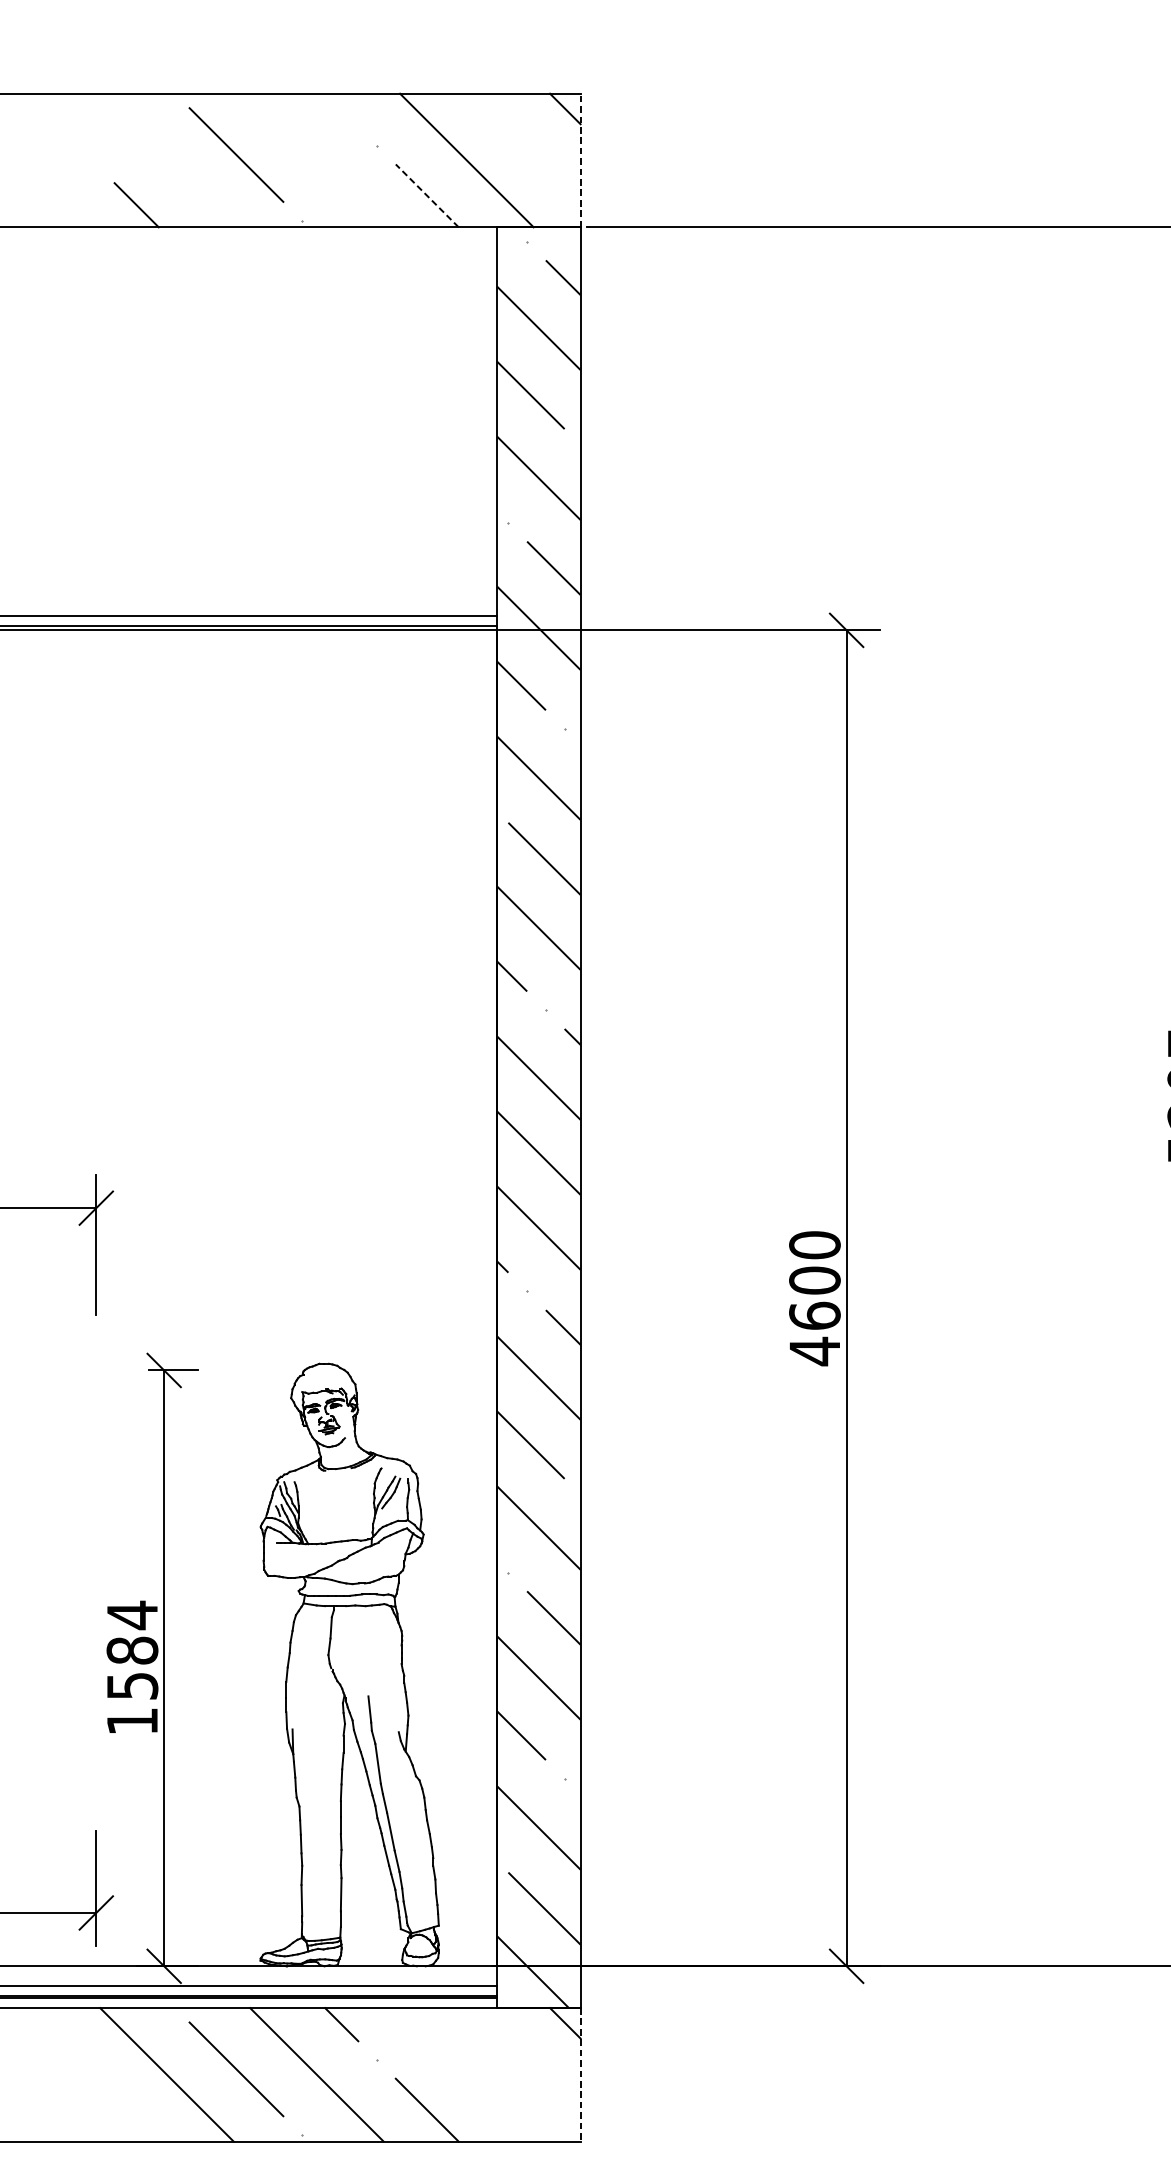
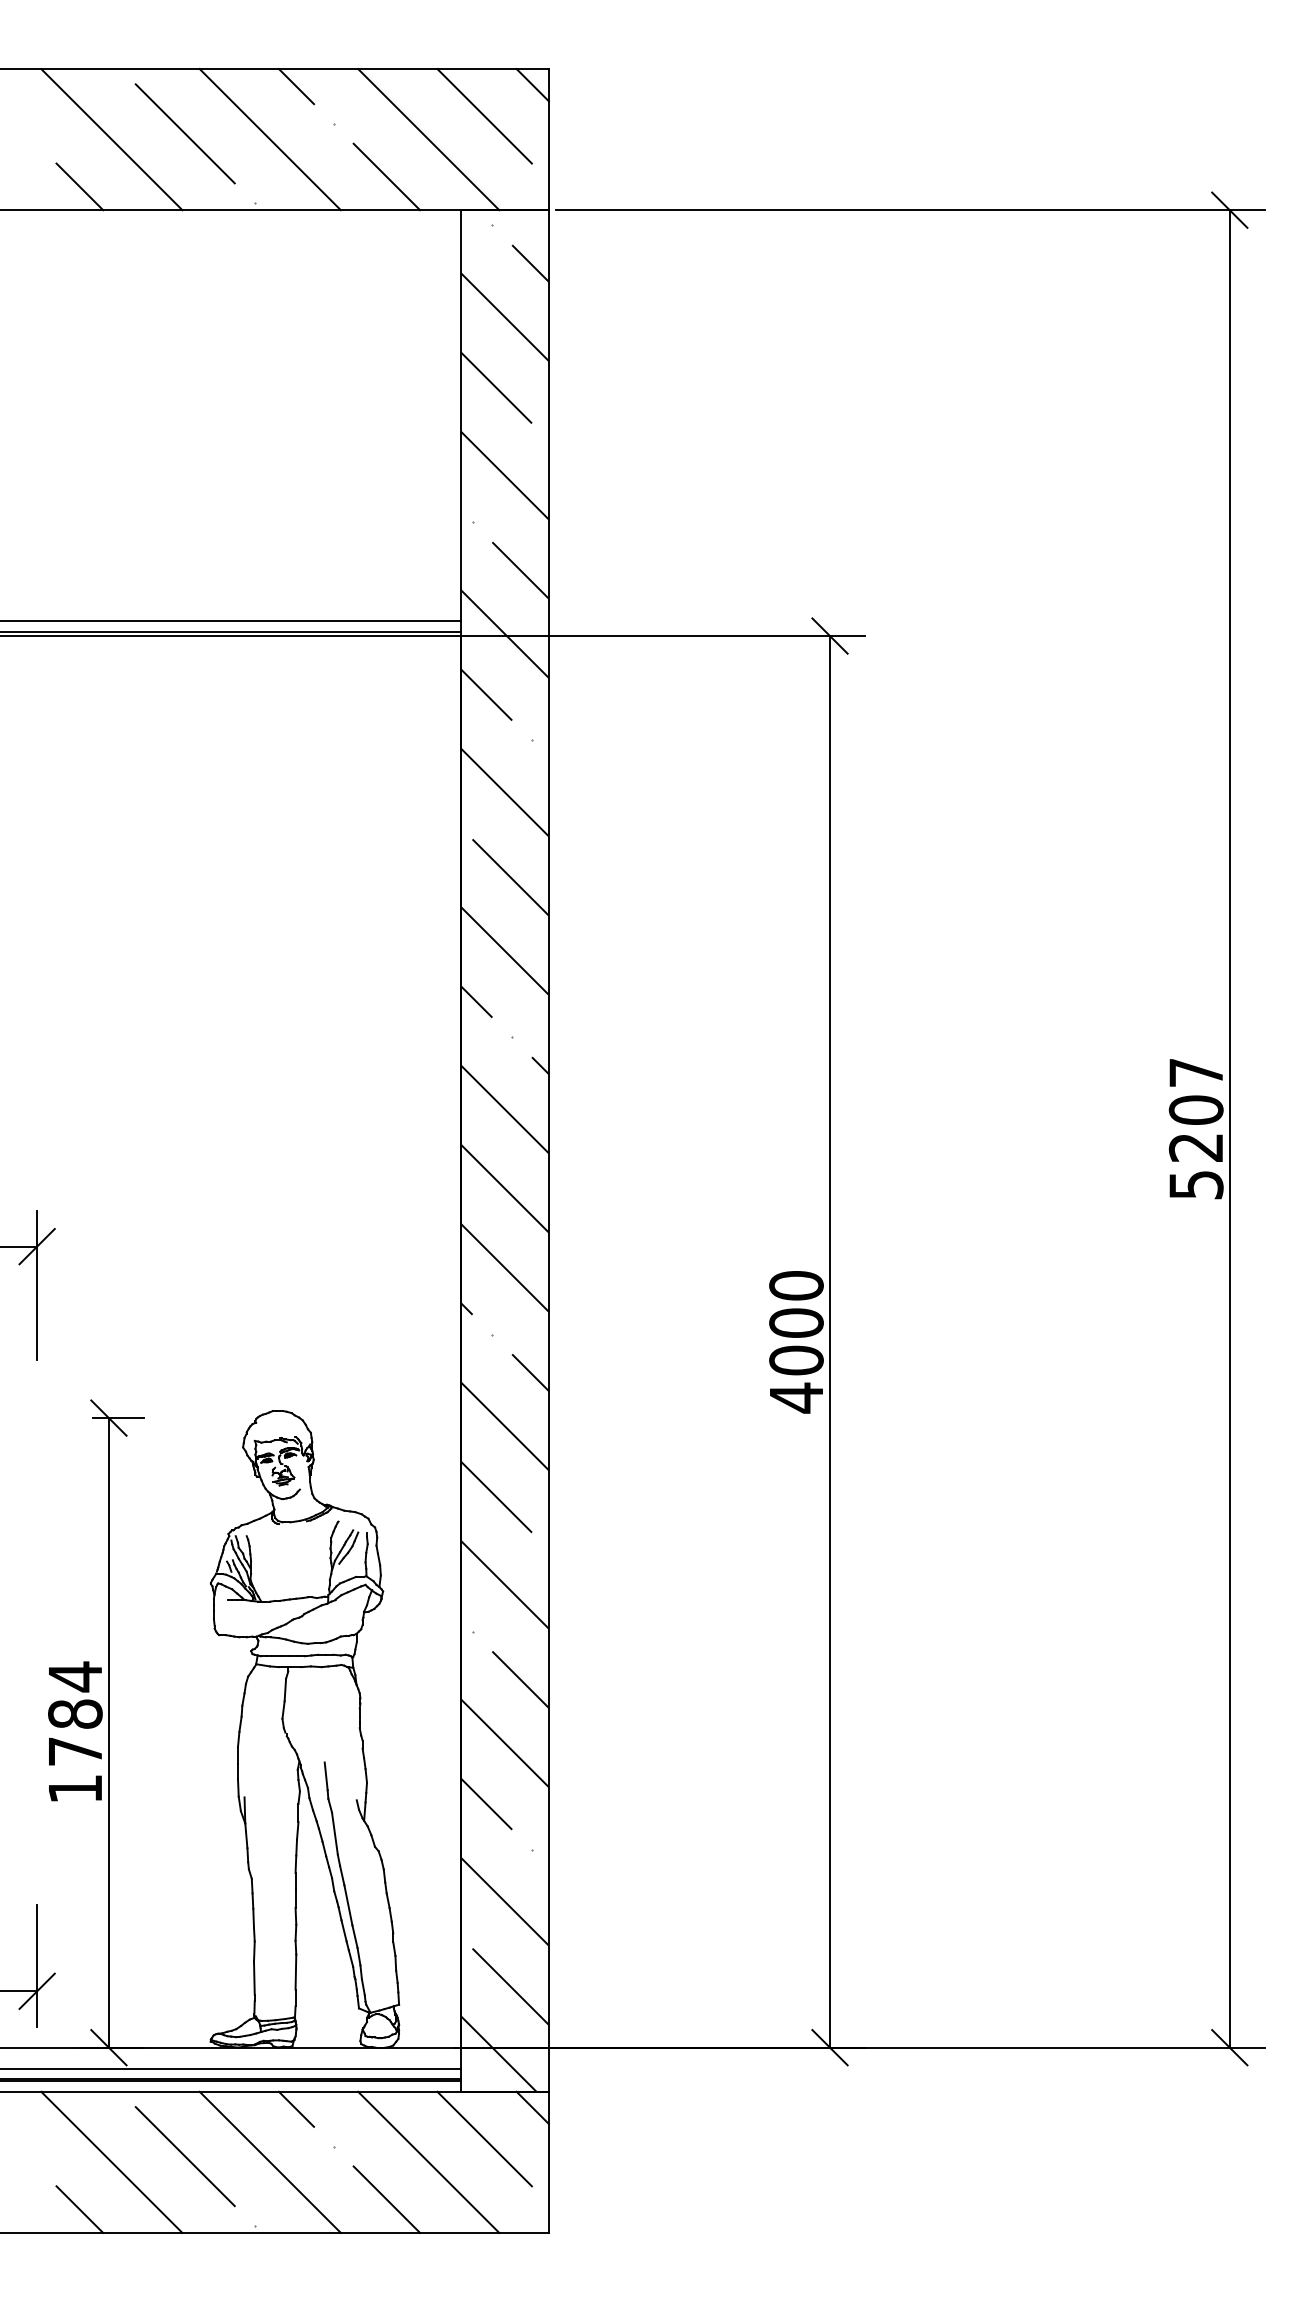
line: (341, 110) -> (296, 86), added
line: (519, 138) -> (484, 116), added
line: (166, 160) -> (111, 139), added
line: (316, 160) -> (269, 139), added
line: (580, 160) -> (548, 139), dashed -> solid
line: (426, 195) -> (386, 176), dashed -> solid
text: (814, 1315) -> (796, 1360), 4600 -> 4000
text: (132, 1686) -> (75, 1751), 1584 -> 1784
line: (519, 2052) -> (484, 2138), added
line: (466, 2074) -> (428, 2161), added
line: (580, 2074) -> (548, 2162), dashed -> solid
line: (136, 2119) -> (79, 2209), added

